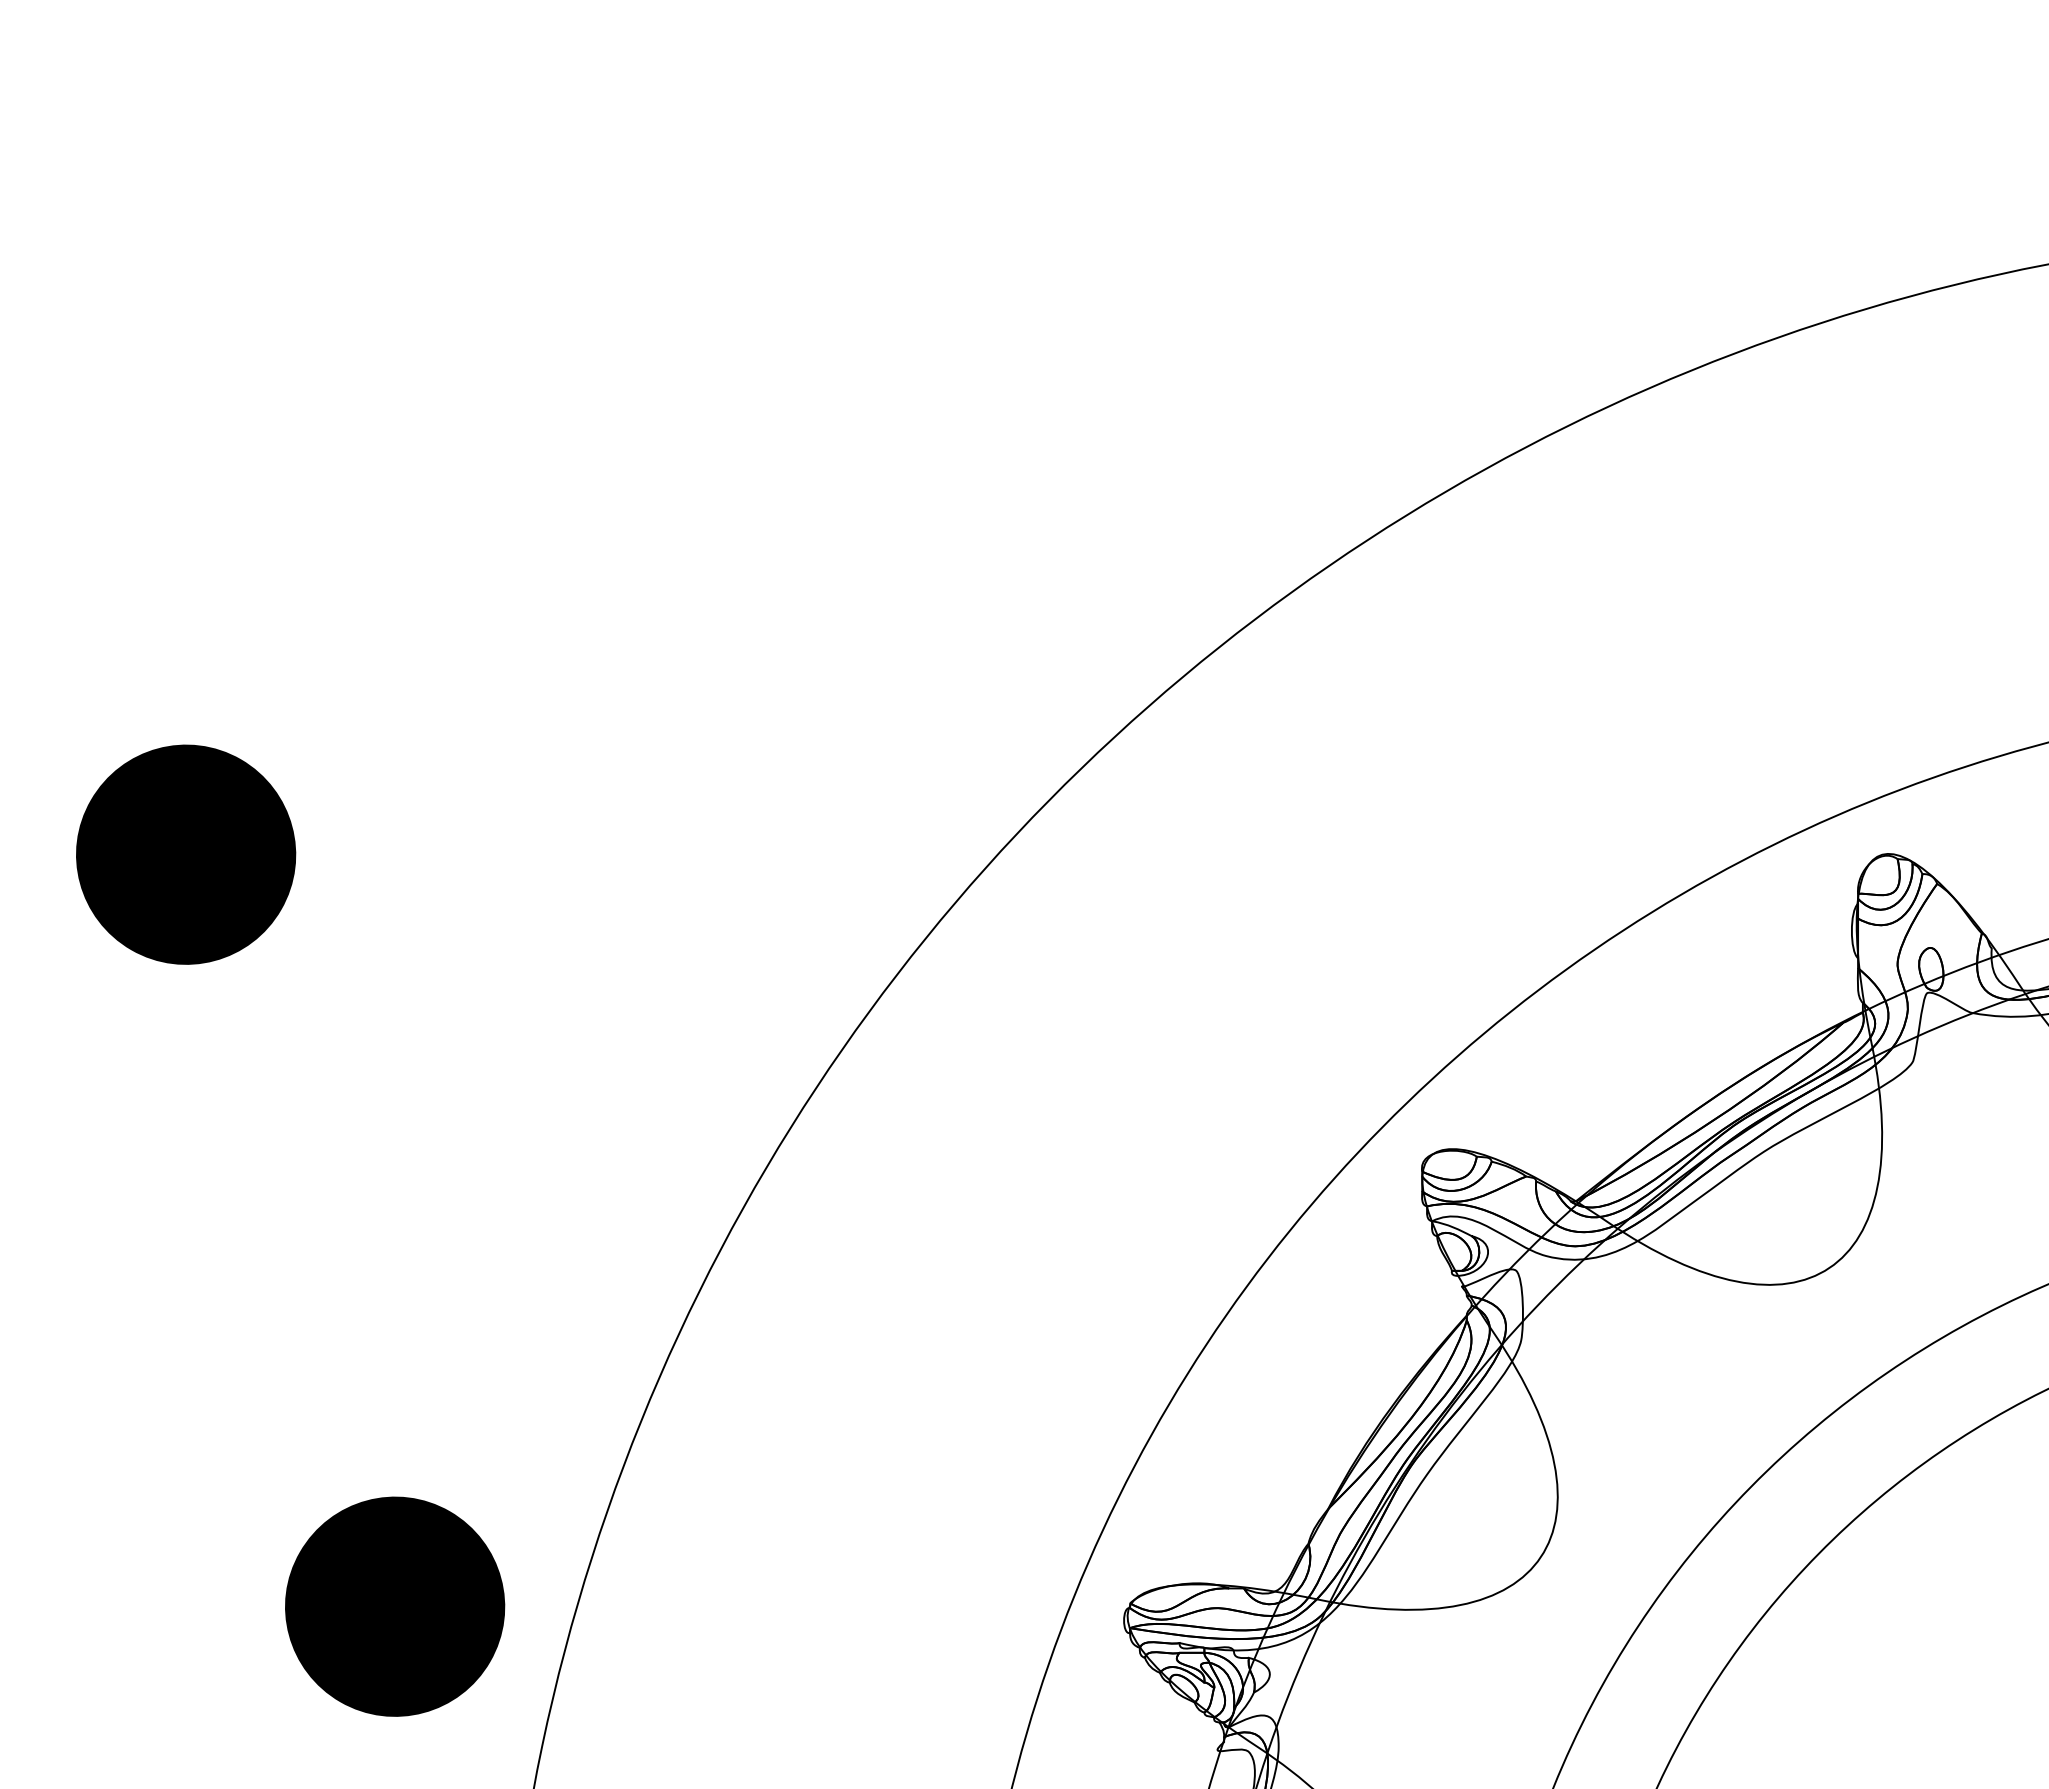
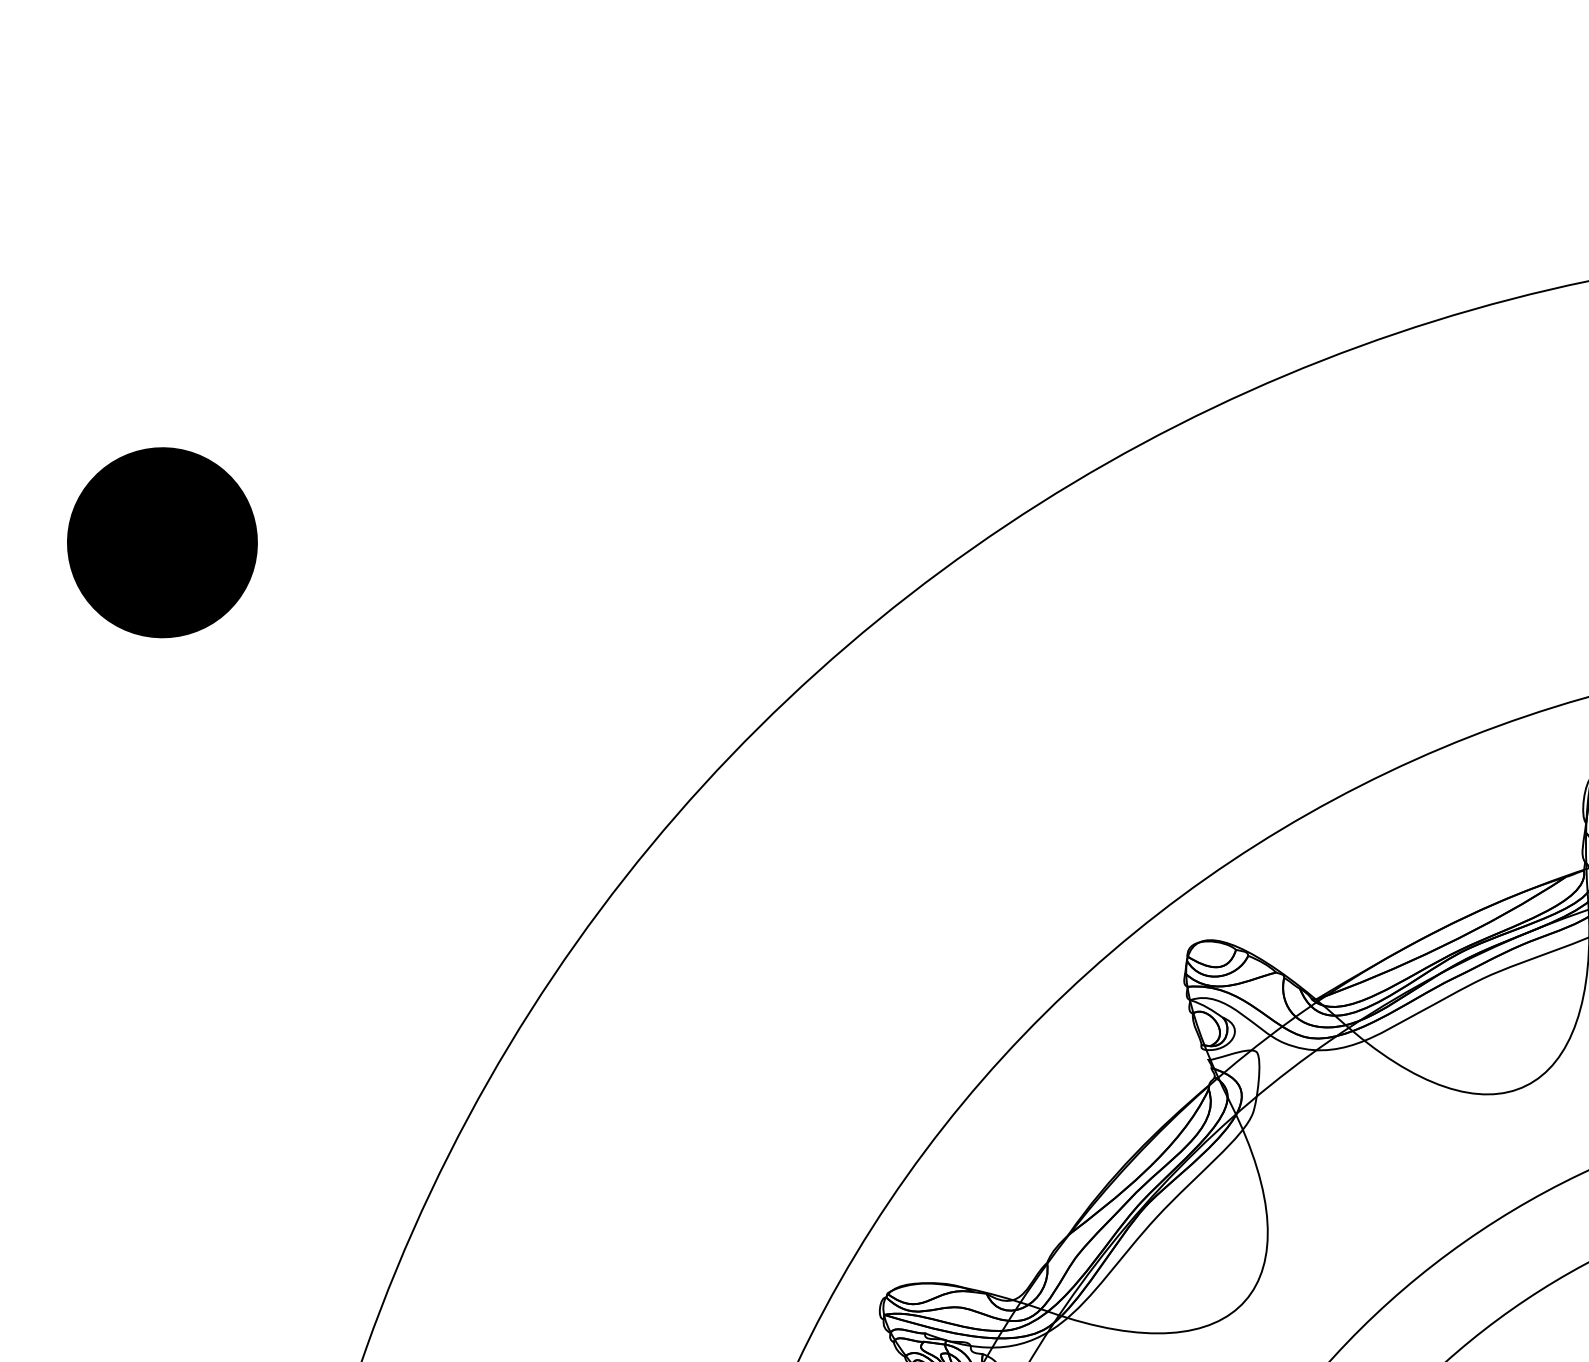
part: (395, 1606) -> (256, 1212), removed

